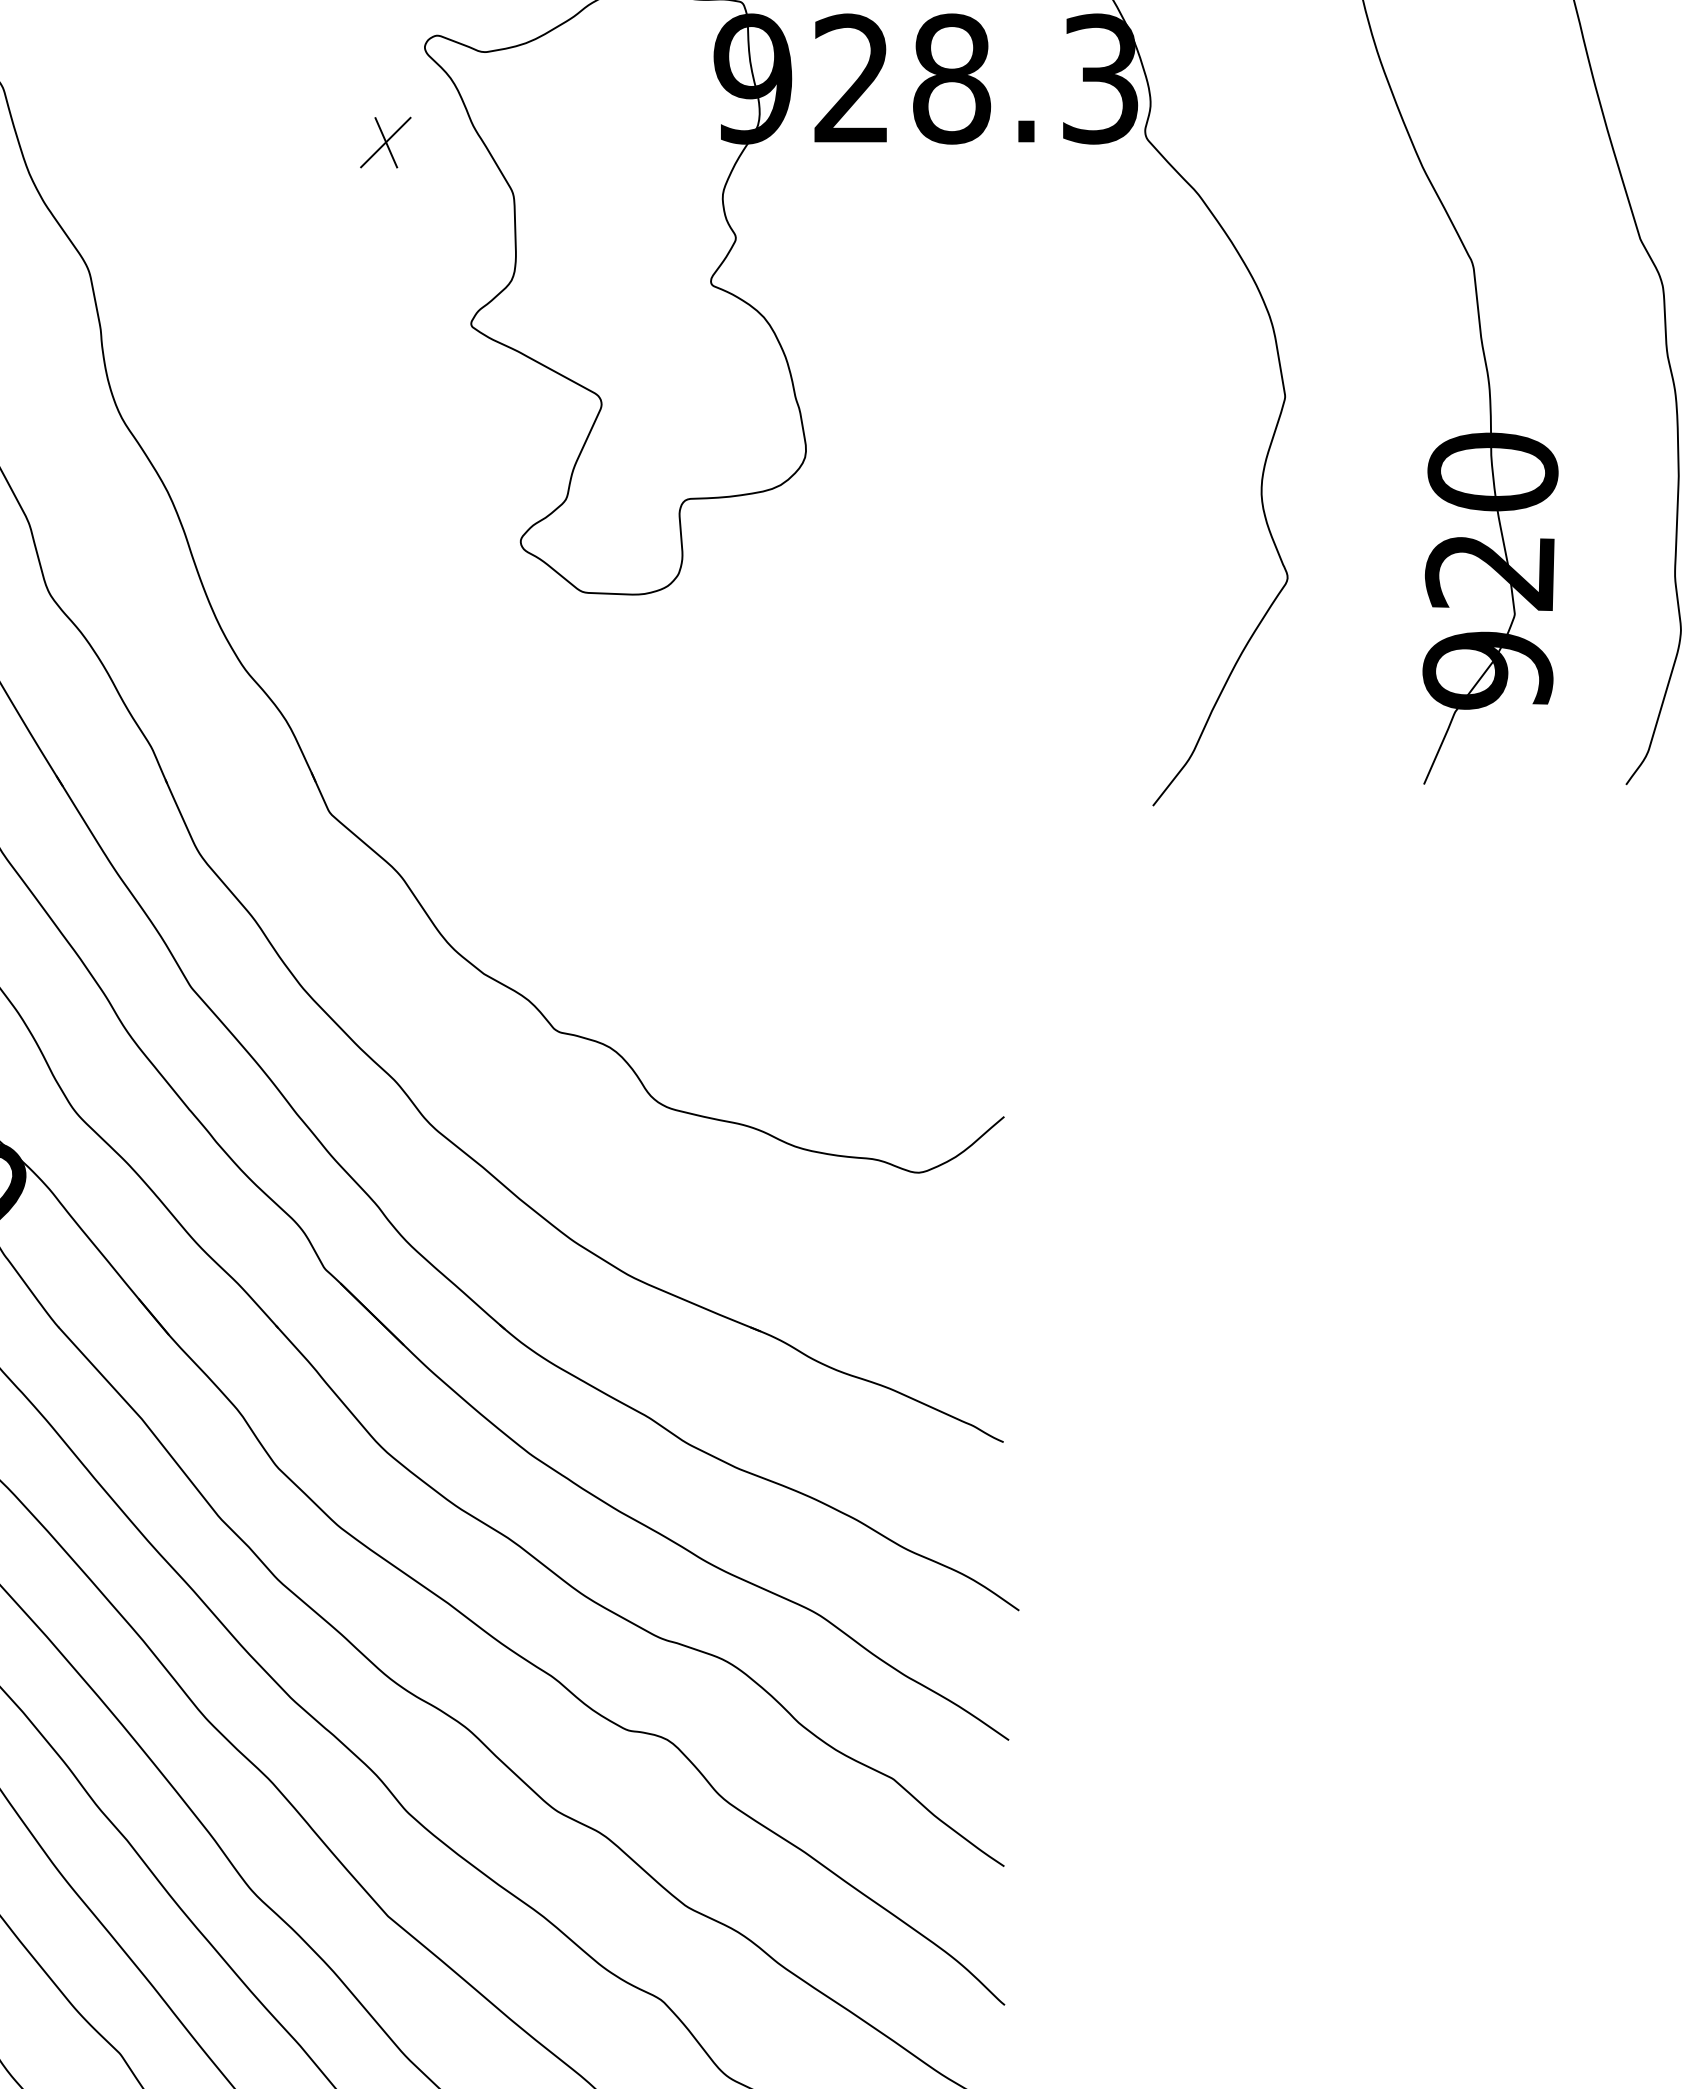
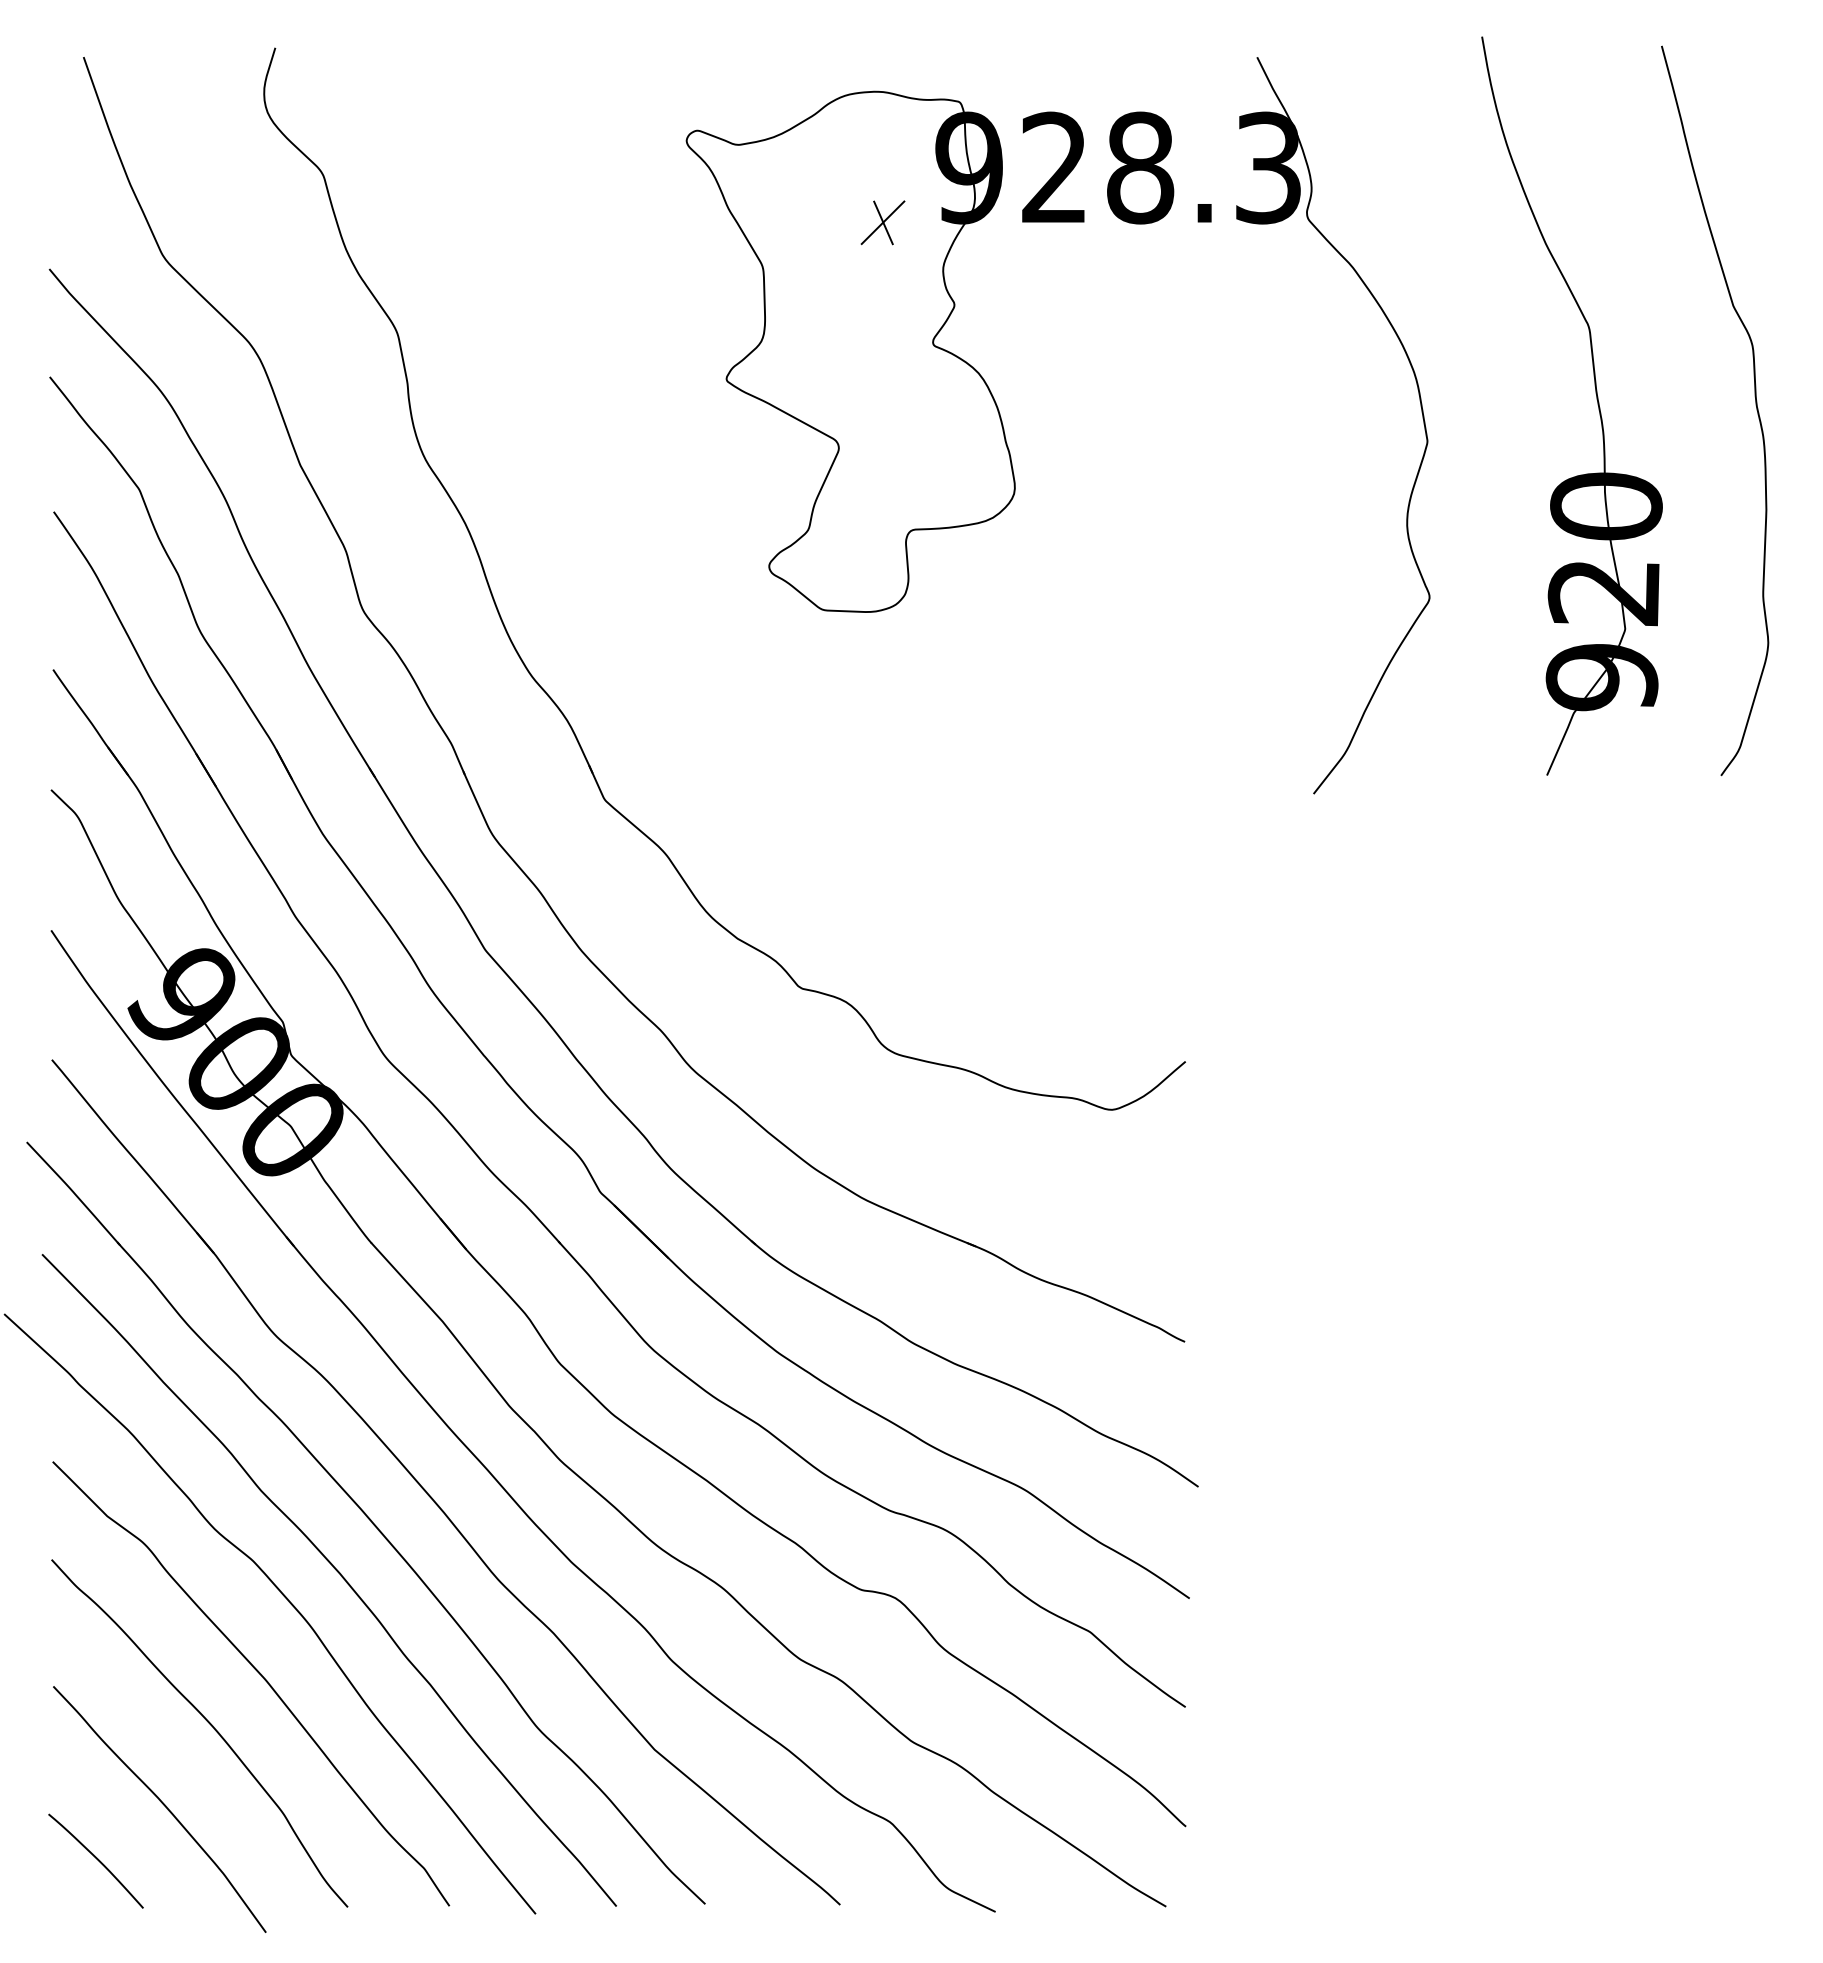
part: (385, 142) -> (882, 222), moved

